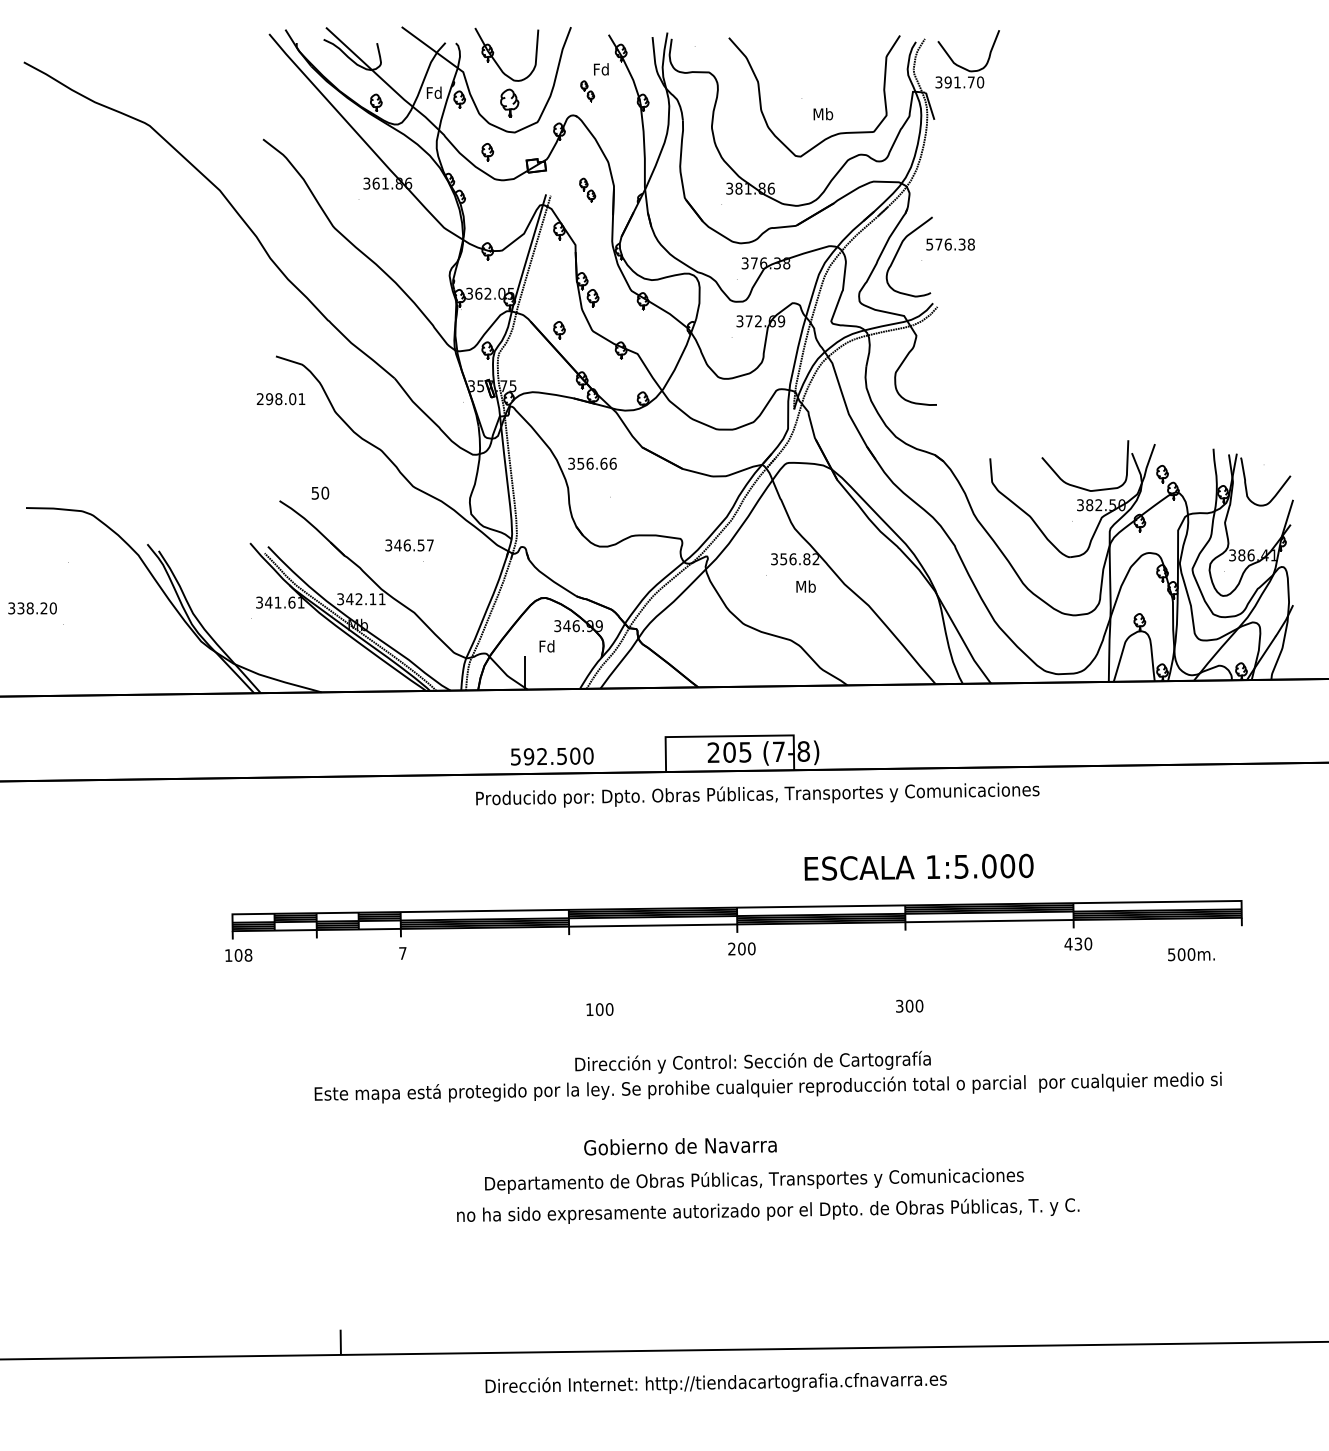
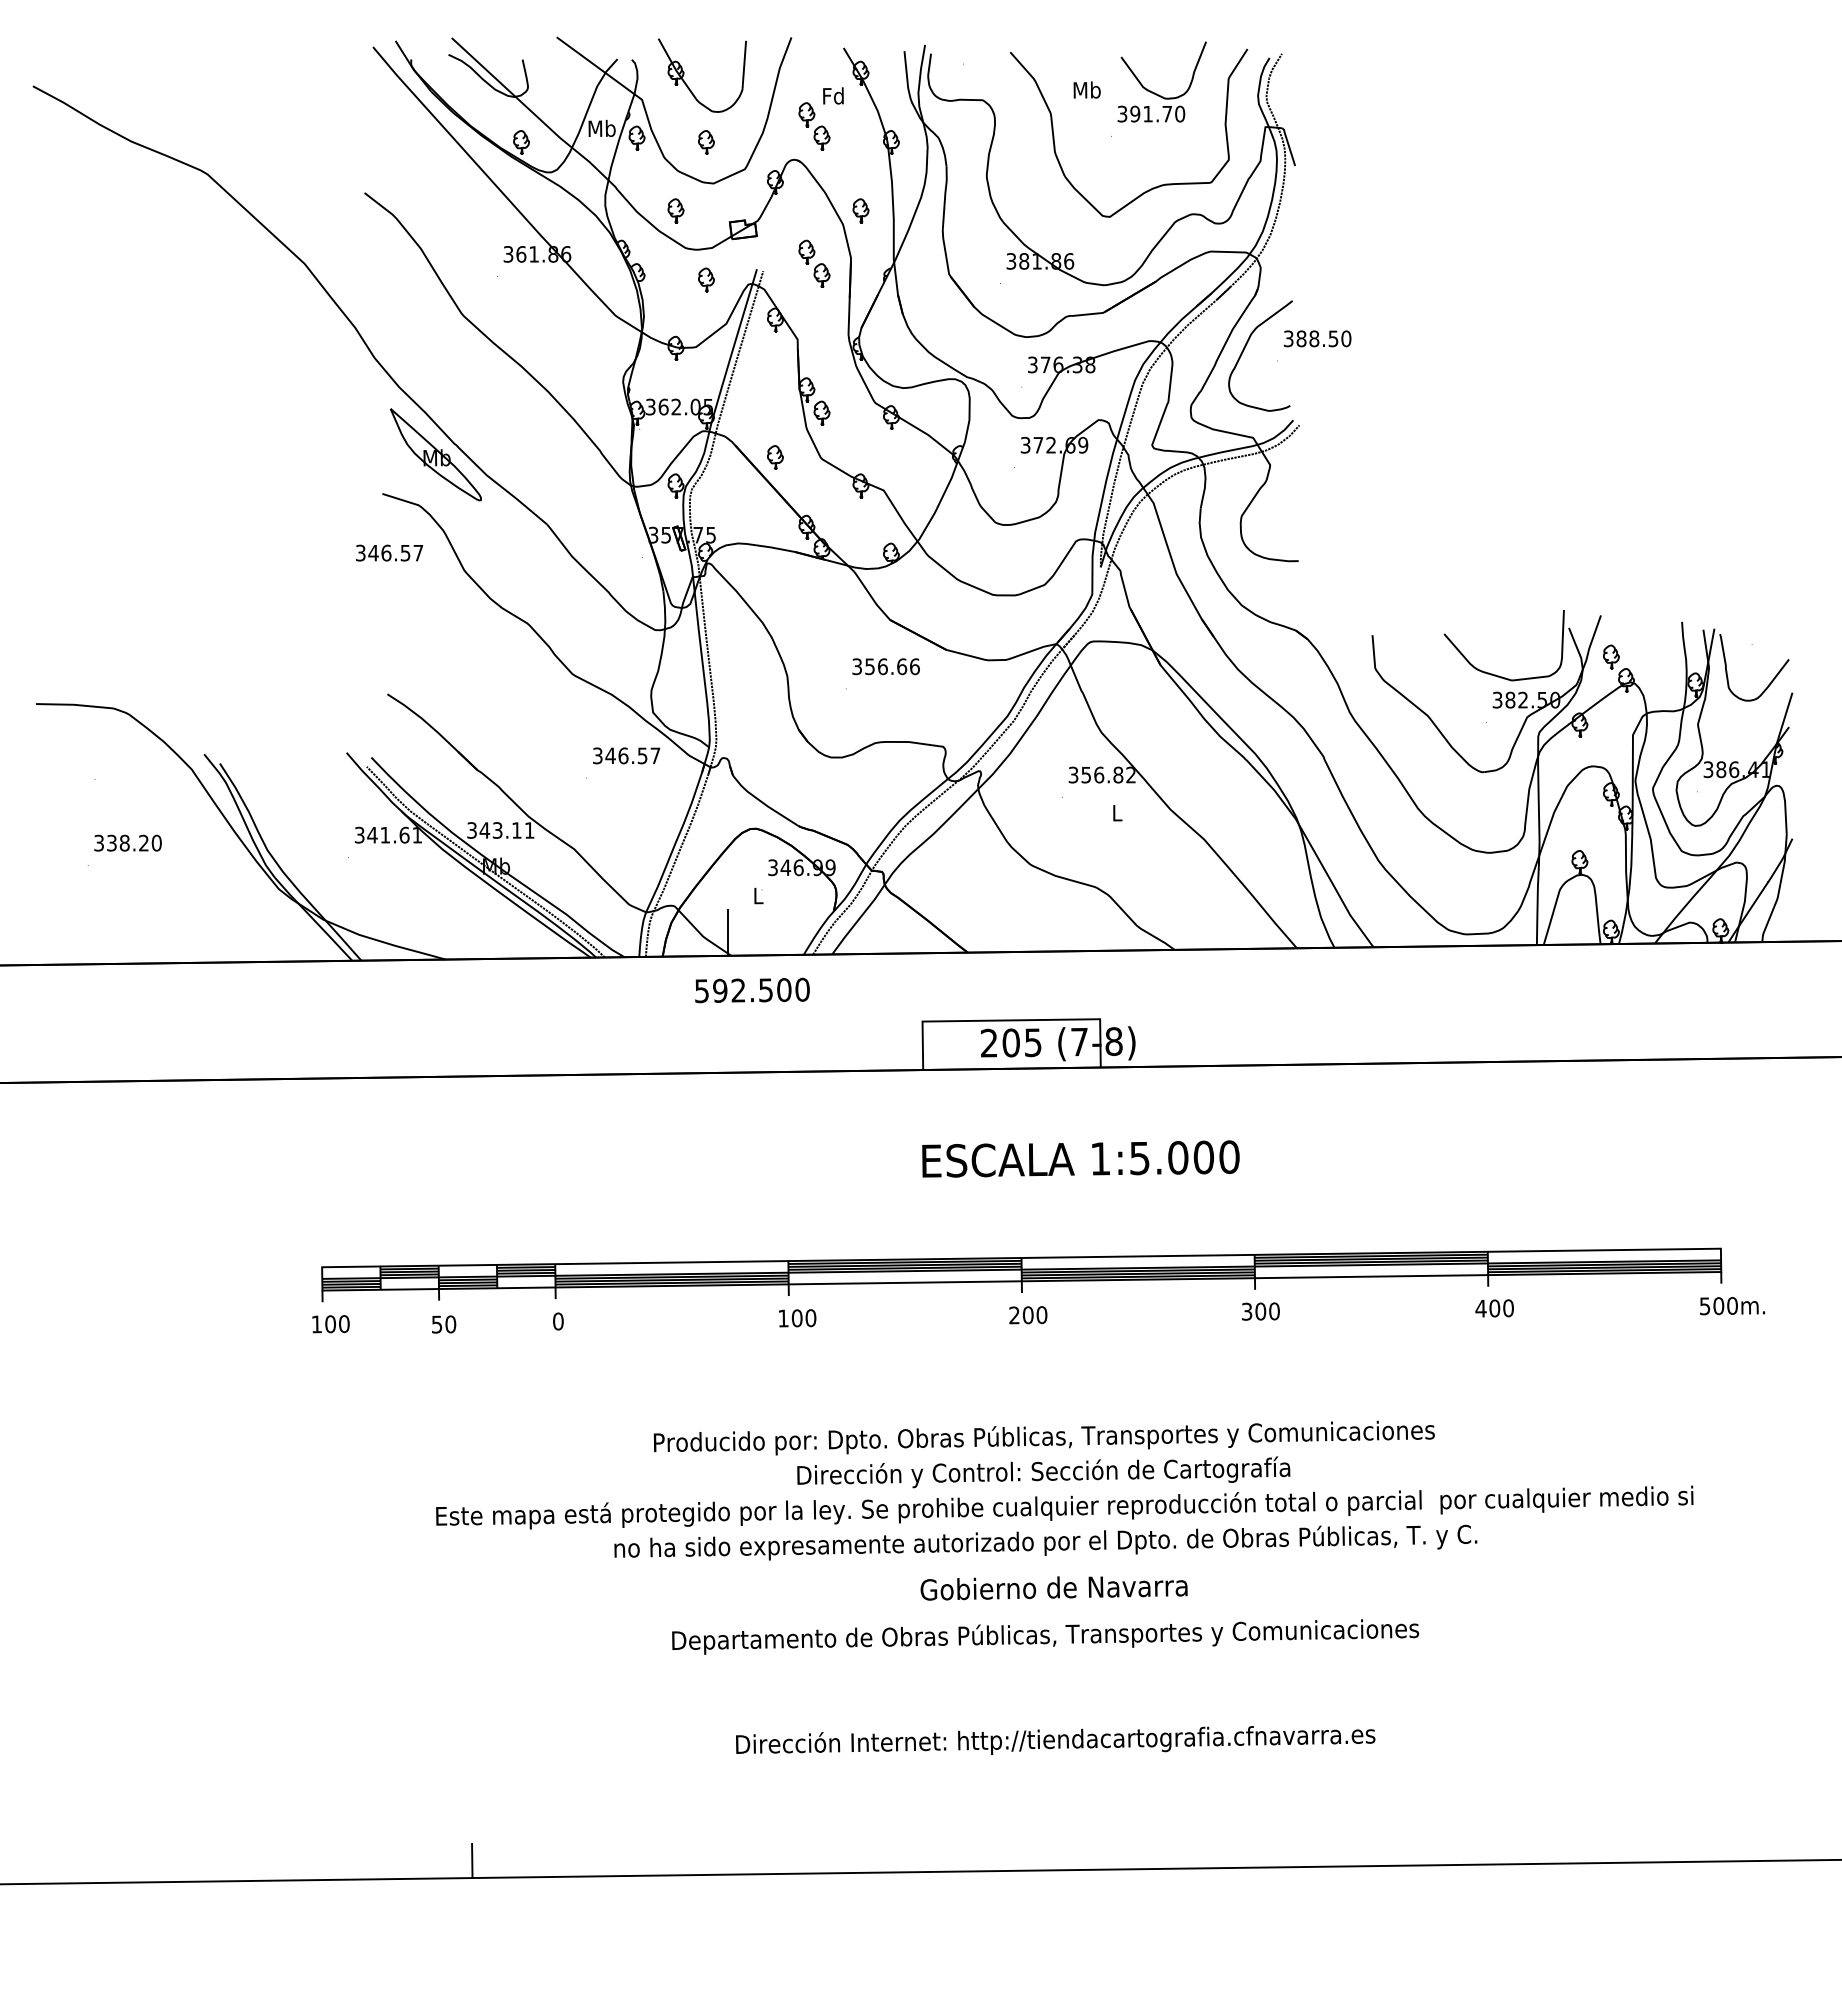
part: (964, 67) -> (1157, 93), moved
part: (587, 91) -> (814, 126), size x1.67
text: (434, 92) -> (601, 128), Fd -> Mb
part: (509, 102) -> (706, 142), size x0.62
text: (822, 113) -> (1086, 89), moved
part: (620, 151) -> (860, 210), added
part: (587, 190) -> (814, 263), size x1.43
part: (509, 201) -> (706, 279), added
text: (950, 244) -> (1317, 338), 576.38 -> 388.50
part: (314, 328) -> (435, 454), added
text: (281, 398) -> (389, 552), 298.01 -> 346.57
text: (591, 463) -> (885, 666), moved
text: (320, 493) -> (444, 1324), moved
text: (409, 545) -> (626, 755), moved
text: (805, 586) -> (1116, 812), Mb -> L
text: (358, 599) -> (497, 830), 342.11 -> 343.11
text: (32, 607) -> (127, 842), moved
text: (546, 646) -> (757, 895), Fd -> L
text: (552, 756) -> (752, 990), moved
text: (757, 794) -> (1043, 1437), moved
text: (918, 866) -> (1080, 1158), moved
text: (1078, 944) -> (1494, 1308), 430 -> 400
text: (402, 953) -> (558, 1321), 7 -> 0
text: (248, 954) -> (344, 1323), 108 -> 100
text: (1191, 954) -> (1732, 1306), moved
text: (909, 1006) -> (1260, 1311), moved
text: (599, 1009) -> (797, 1318), moved
text: (680, 1146) -> (1053, 1588), moved
text: (768, 1211) -> (1045, 1542), moved
text: (716, 1383) -> (1055, 1740), moved

